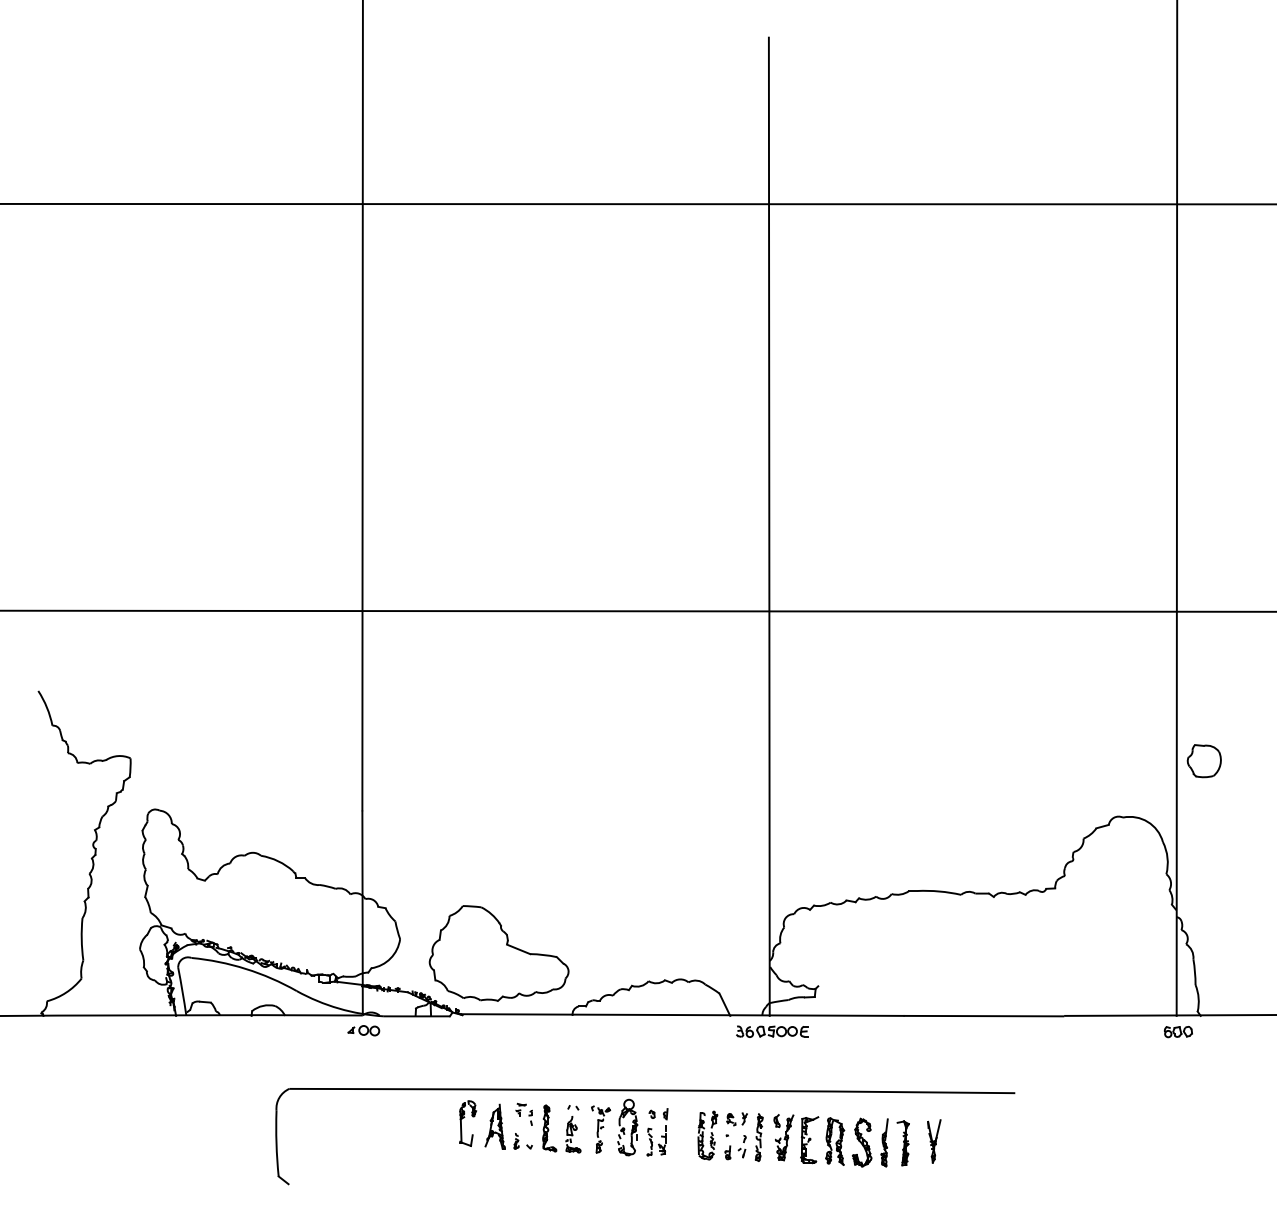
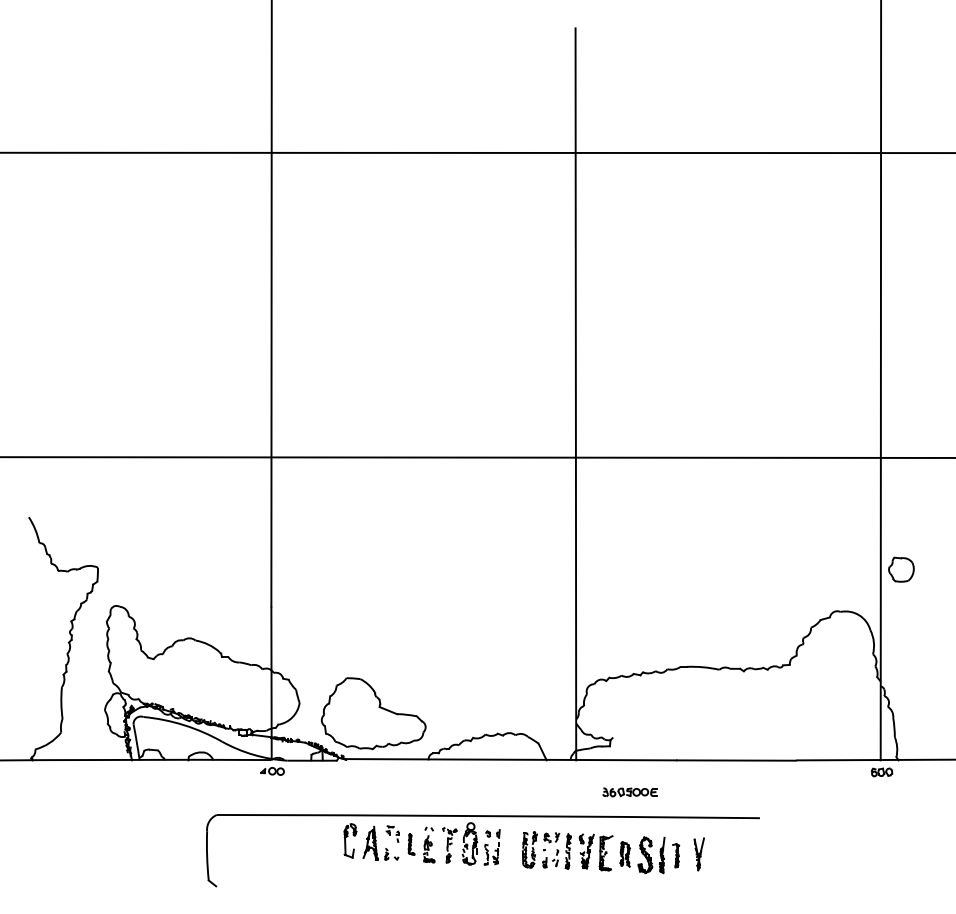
part: (772, 1031) -> (629, 792), moved
part: (549, 1128) -> (411, 844), size x0.6
part: (835, 1141) -> (625, 854), size x0.7
part: (902, 1143) -> (675, 855), size x0.7

